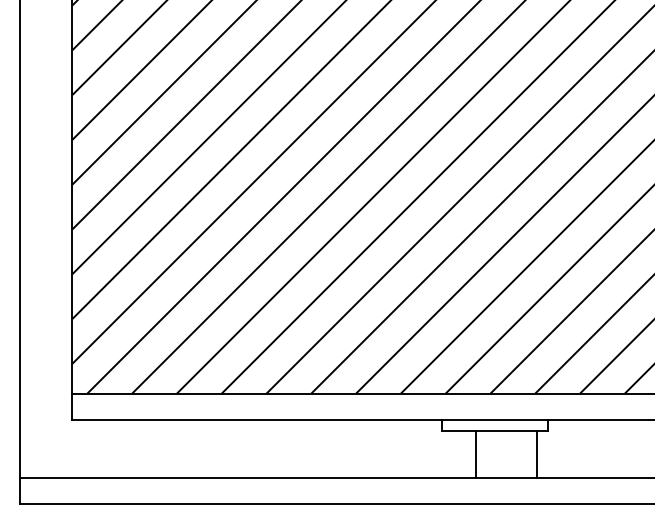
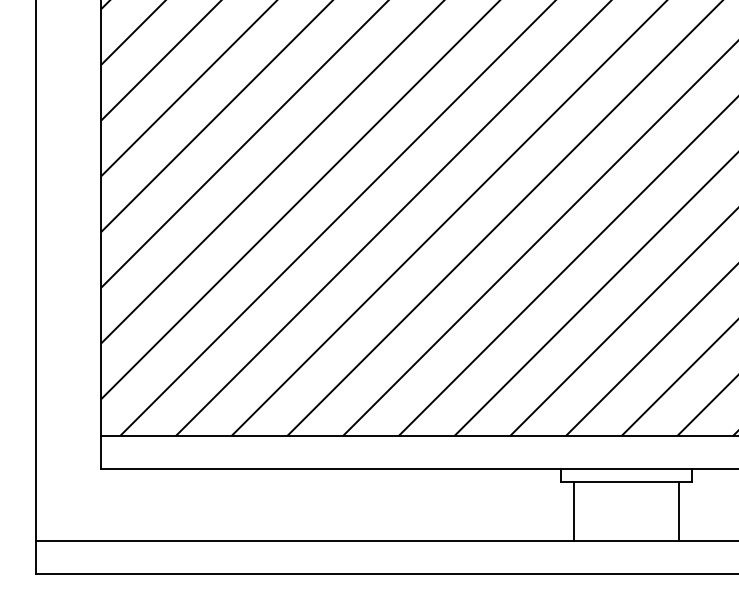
line: (476, 454) -> (574, 511), moved

